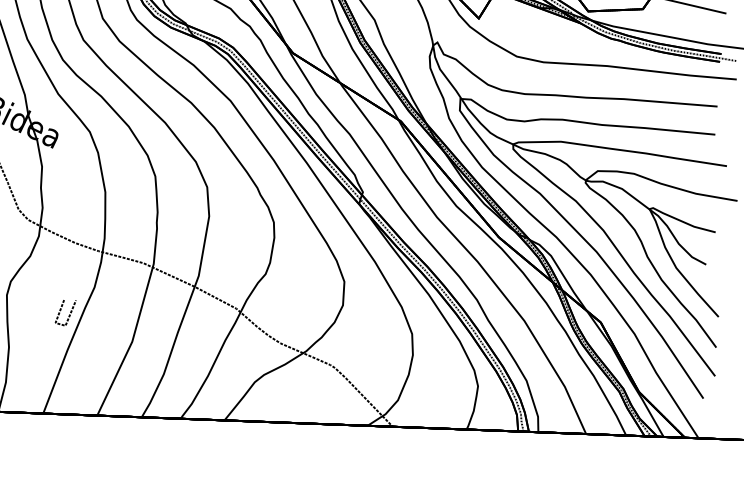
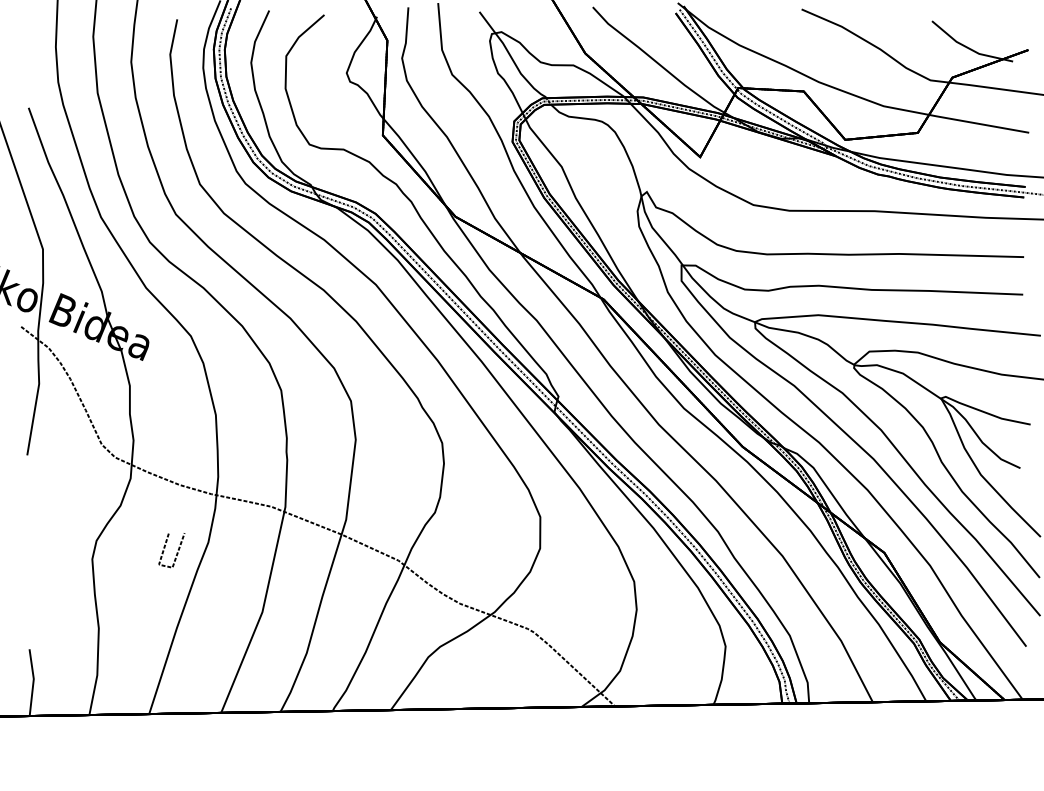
line: (69, 314) -> (176, 552), moved

